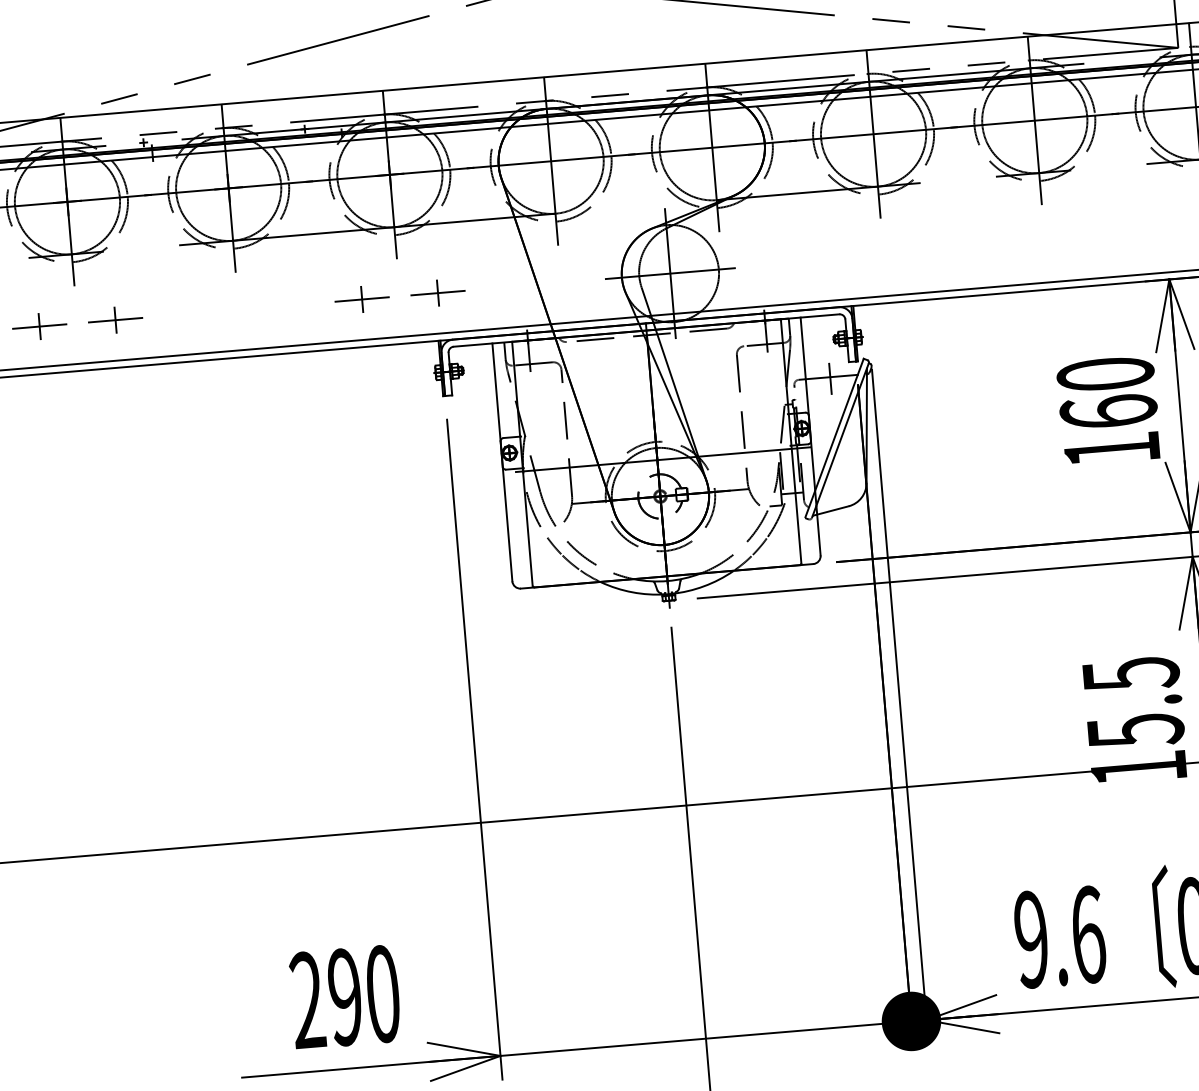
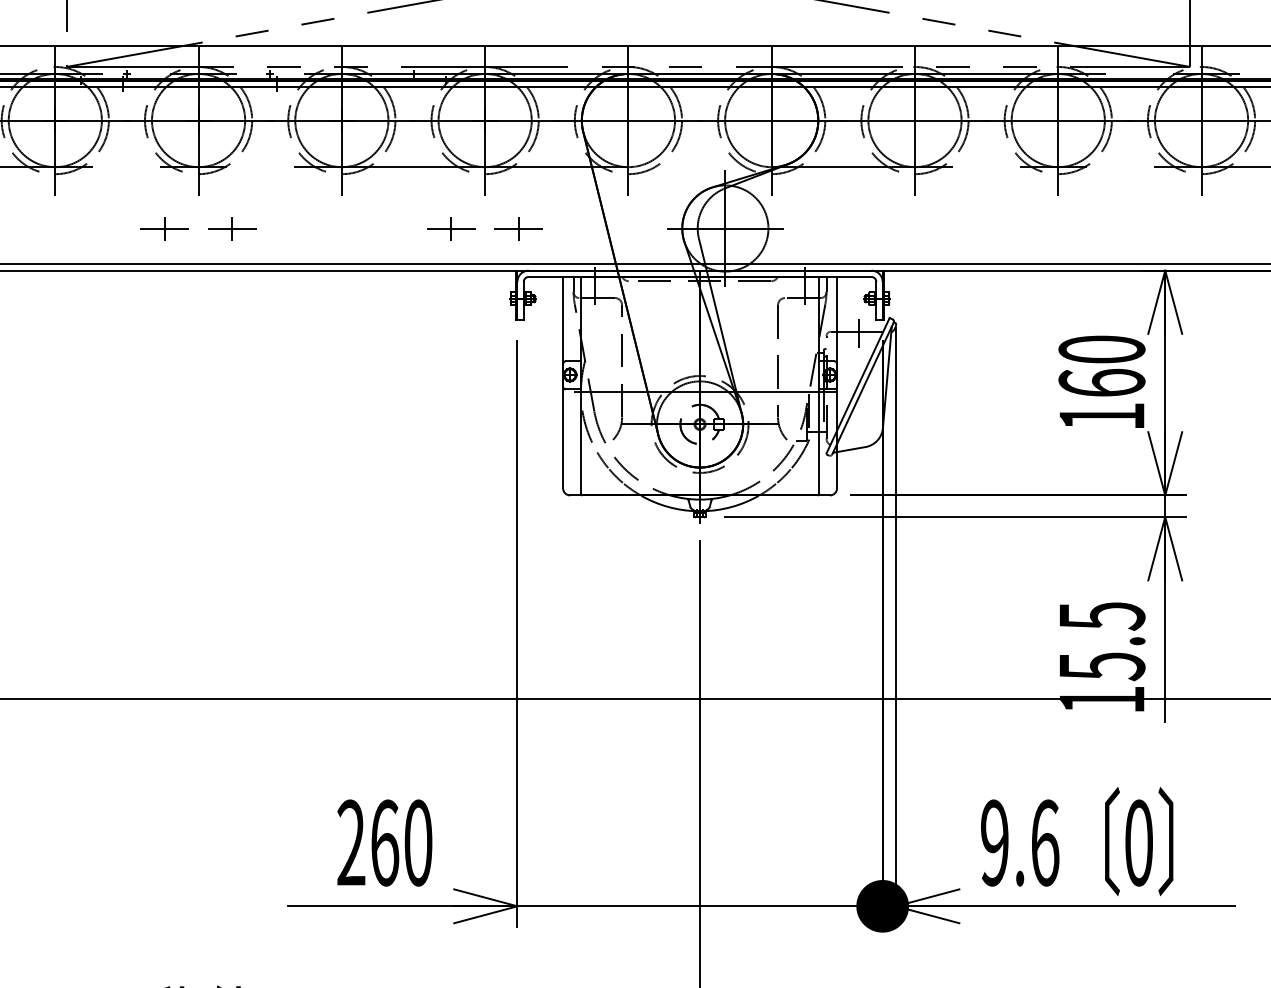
text: (345, 996) -> (385, 842), 290 -> 260

